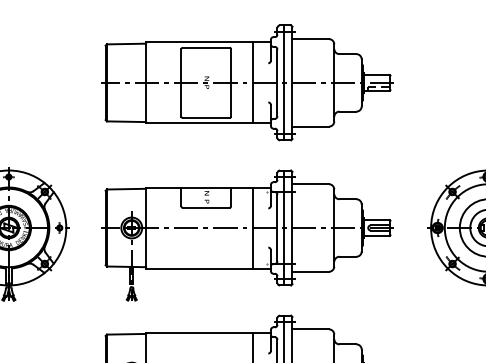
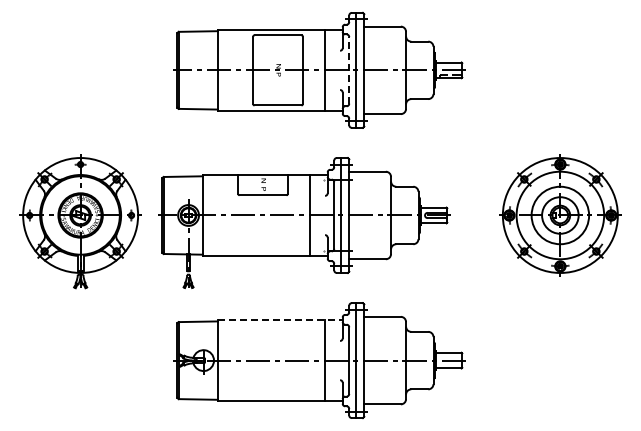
line: (277, 82) -> (349, 69), solid -> dashed
part: (247, 235) -> (304, 222), moved
line: (208, 333) -> (280, 320), solid -> dashed

